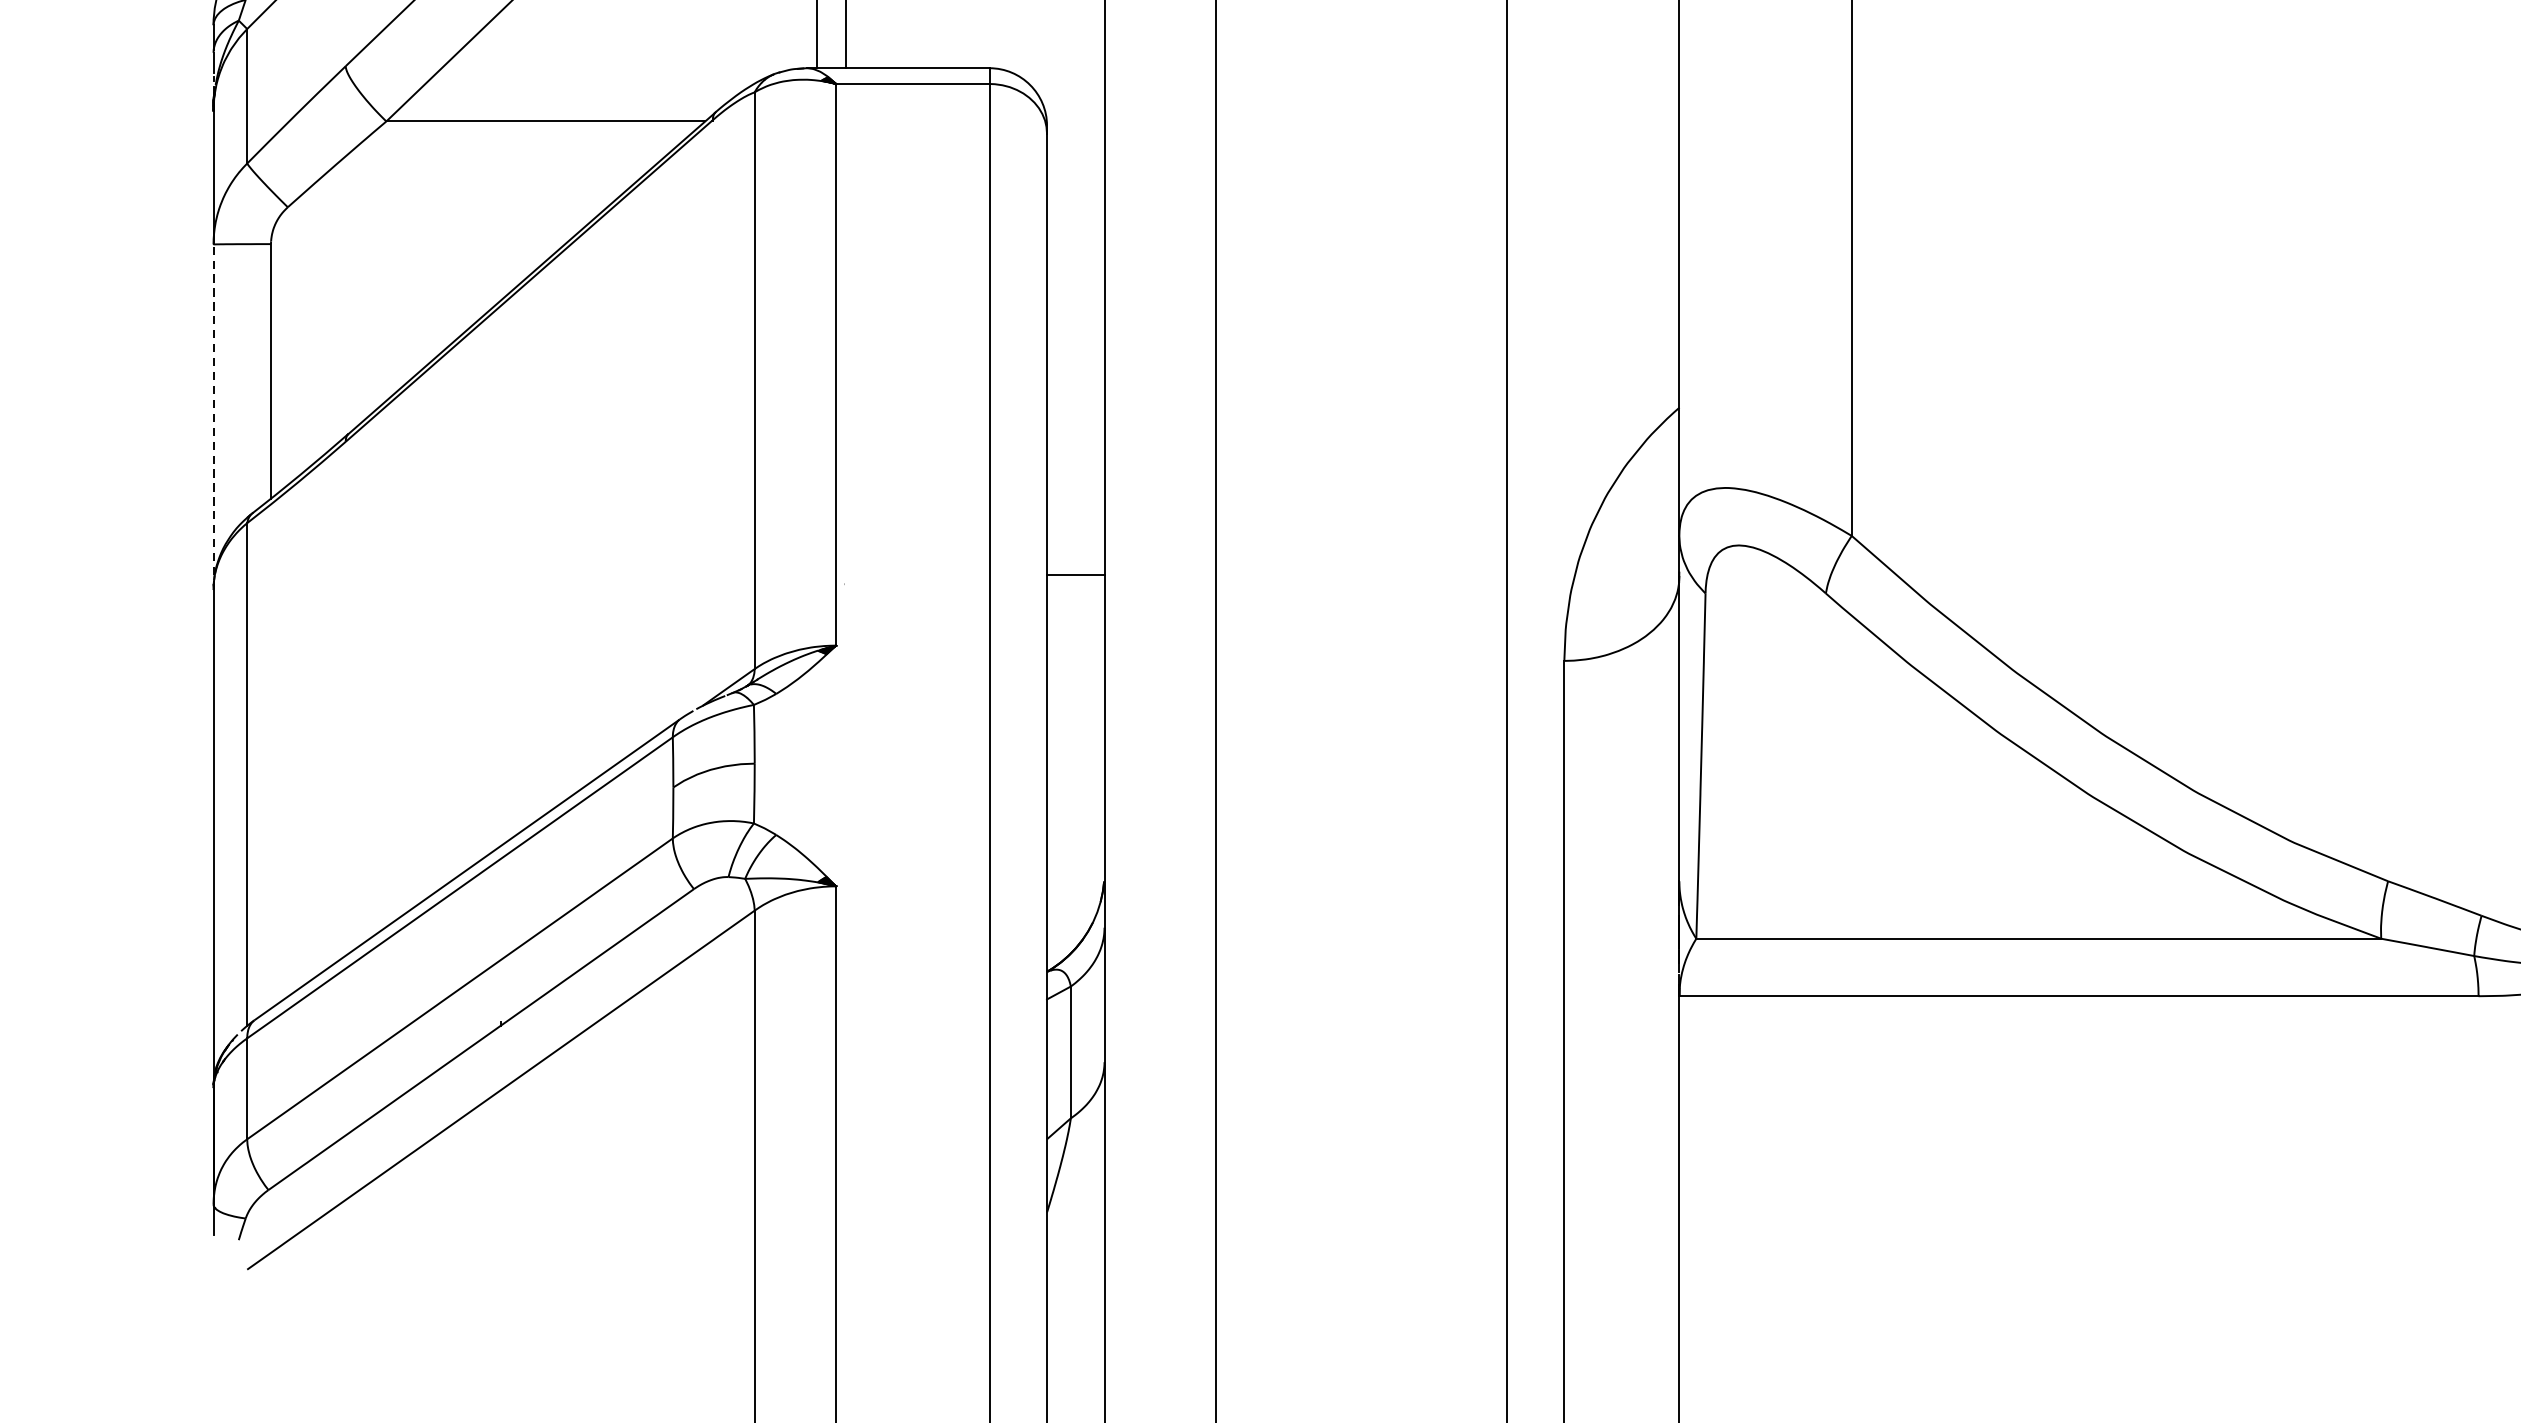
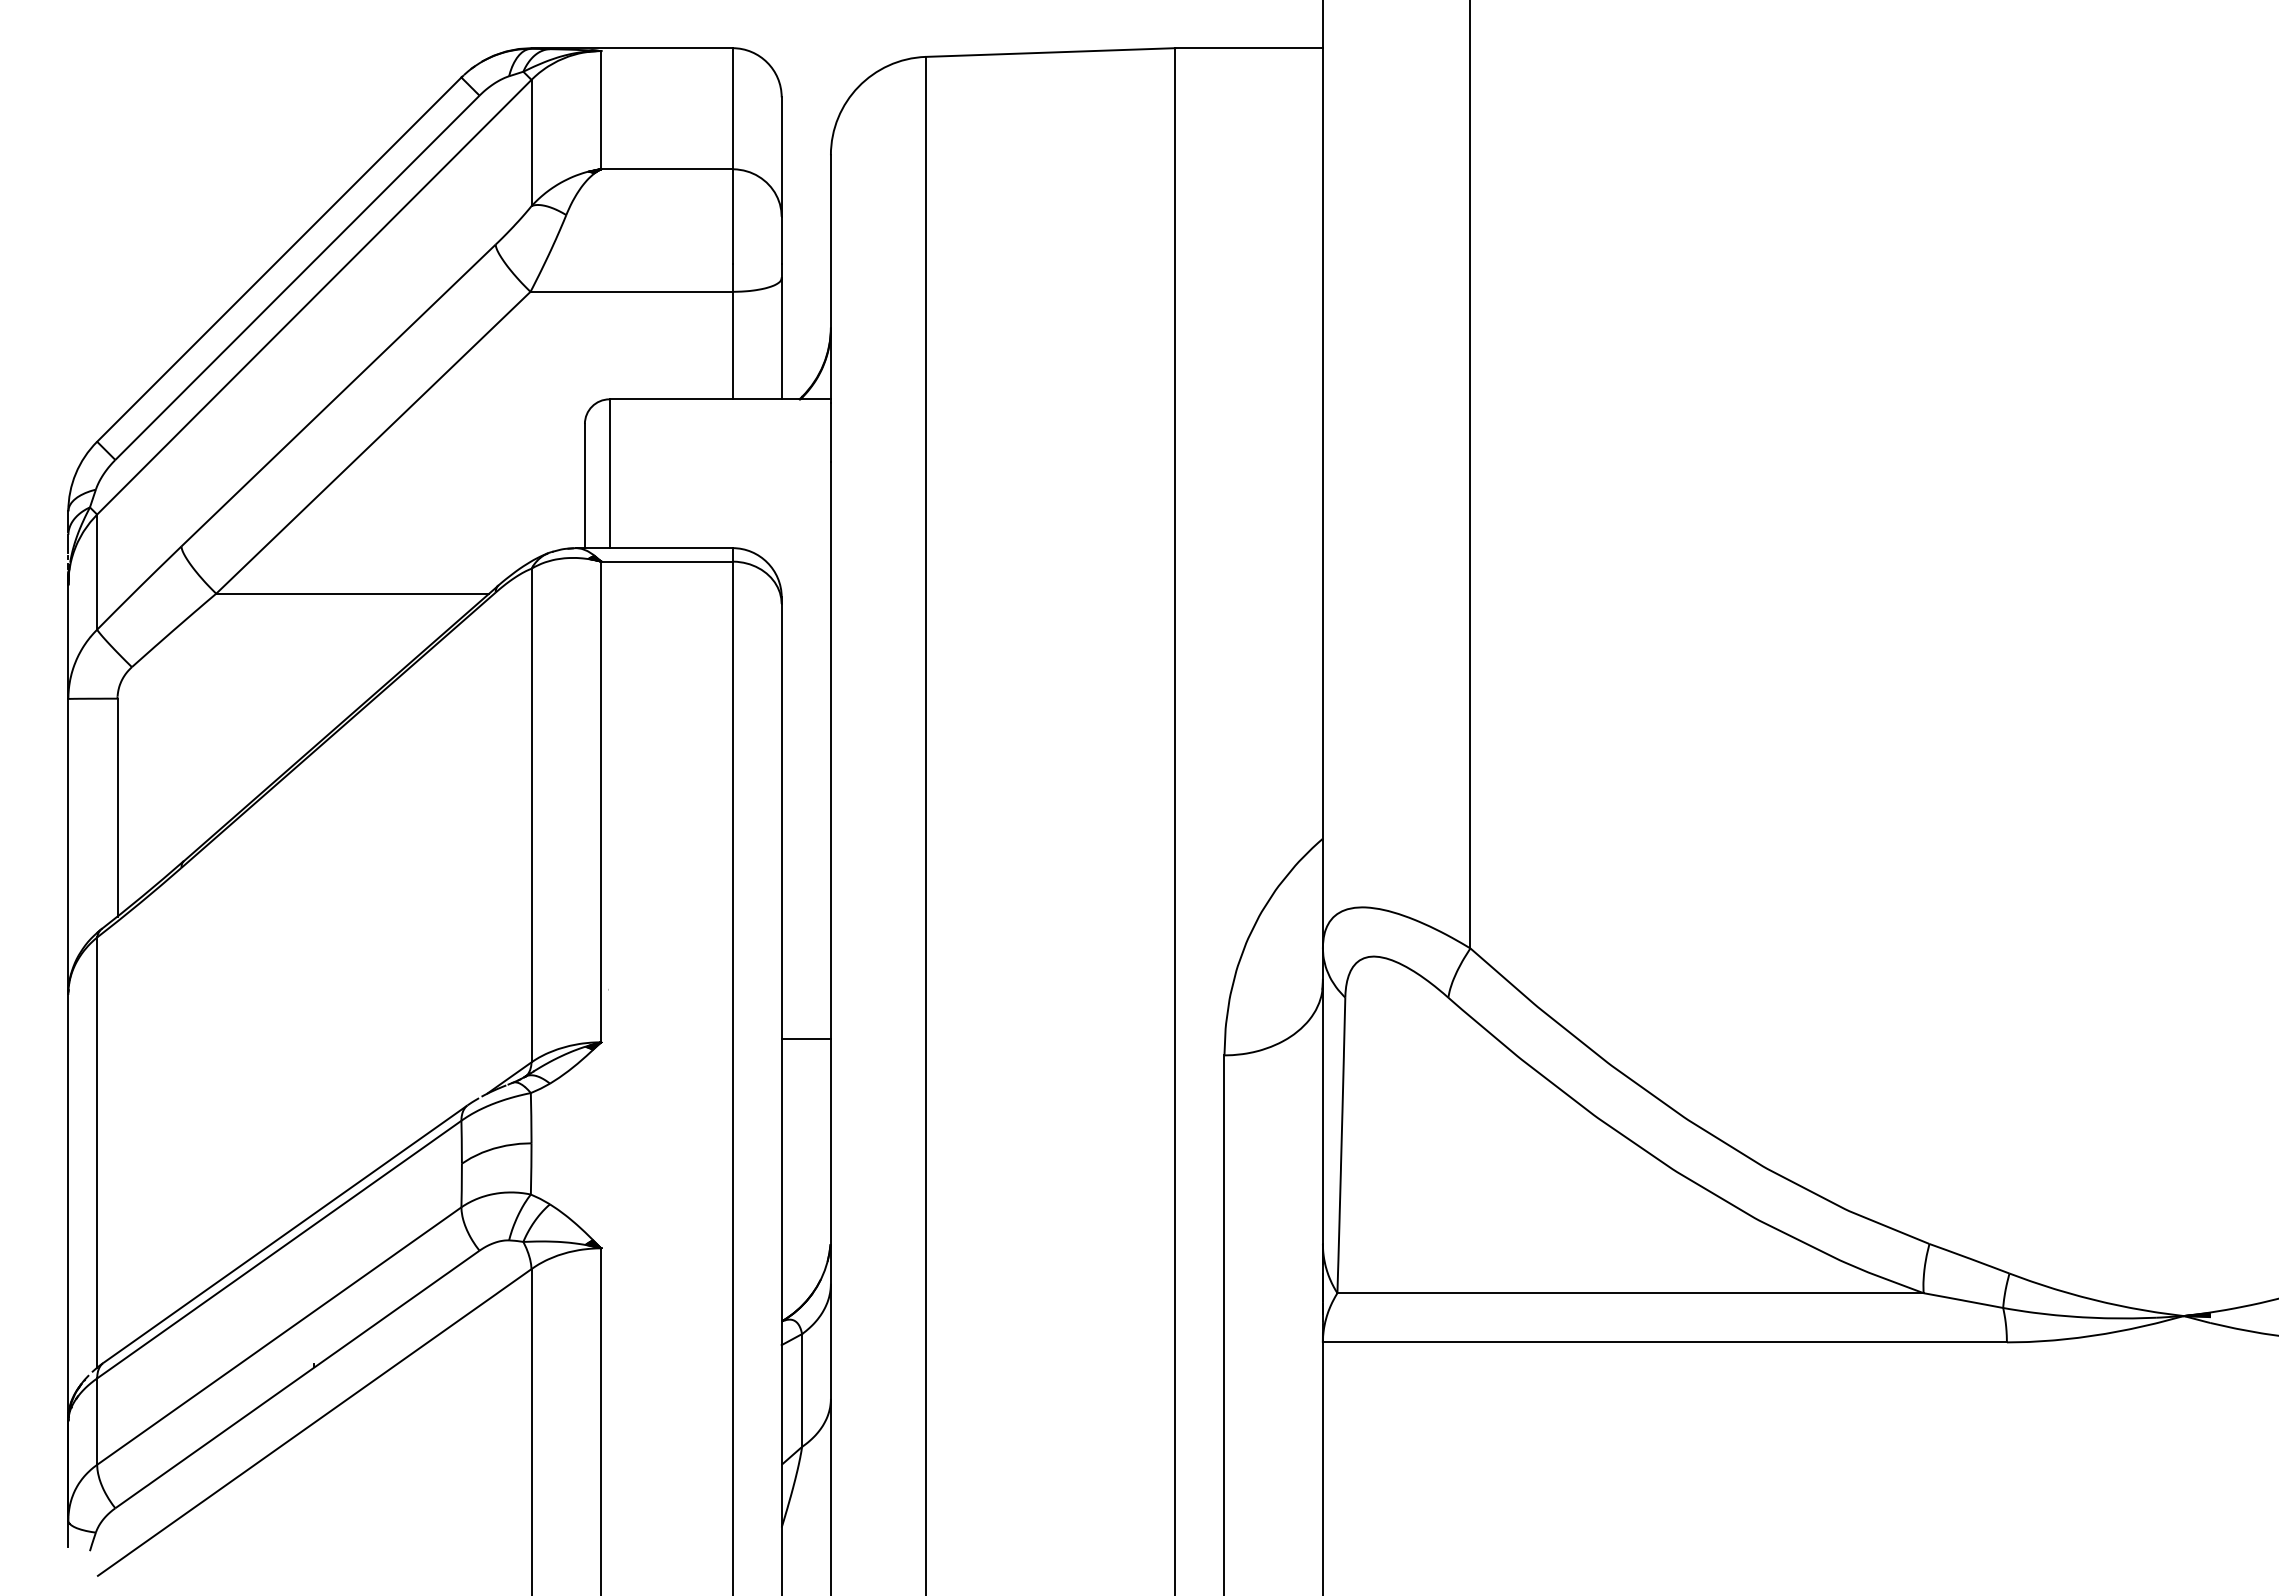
line: (213, 415) -> (68, 845), dashed -> solid
line: (1074, 574) -> (805, 1038), moved

